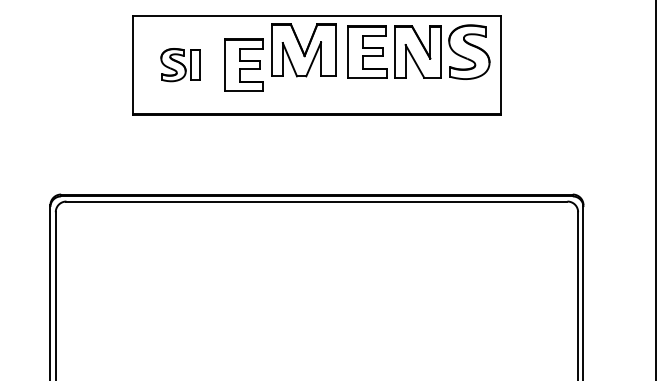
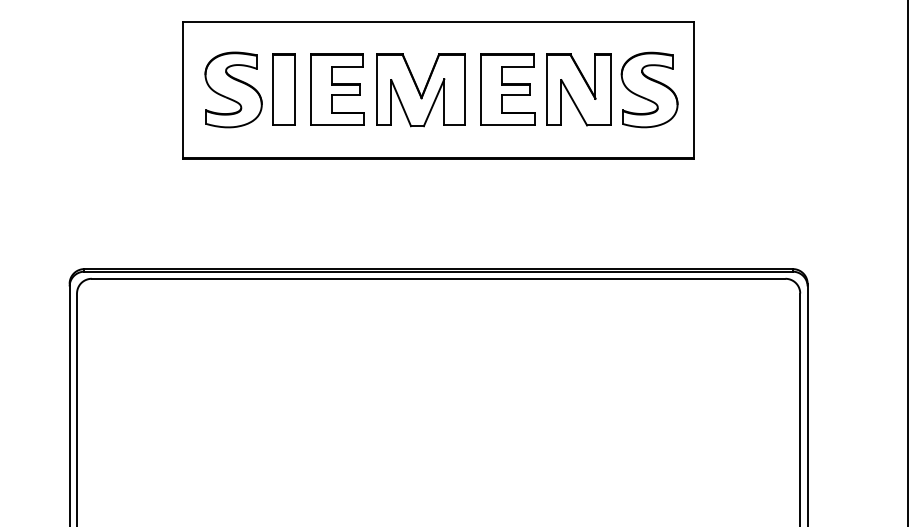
part: (303, 50) -> (420, 90), moved
part: (418, 51) -> (579, 89), moved
part: (180, 64) -> (249, 89), size x1.67

